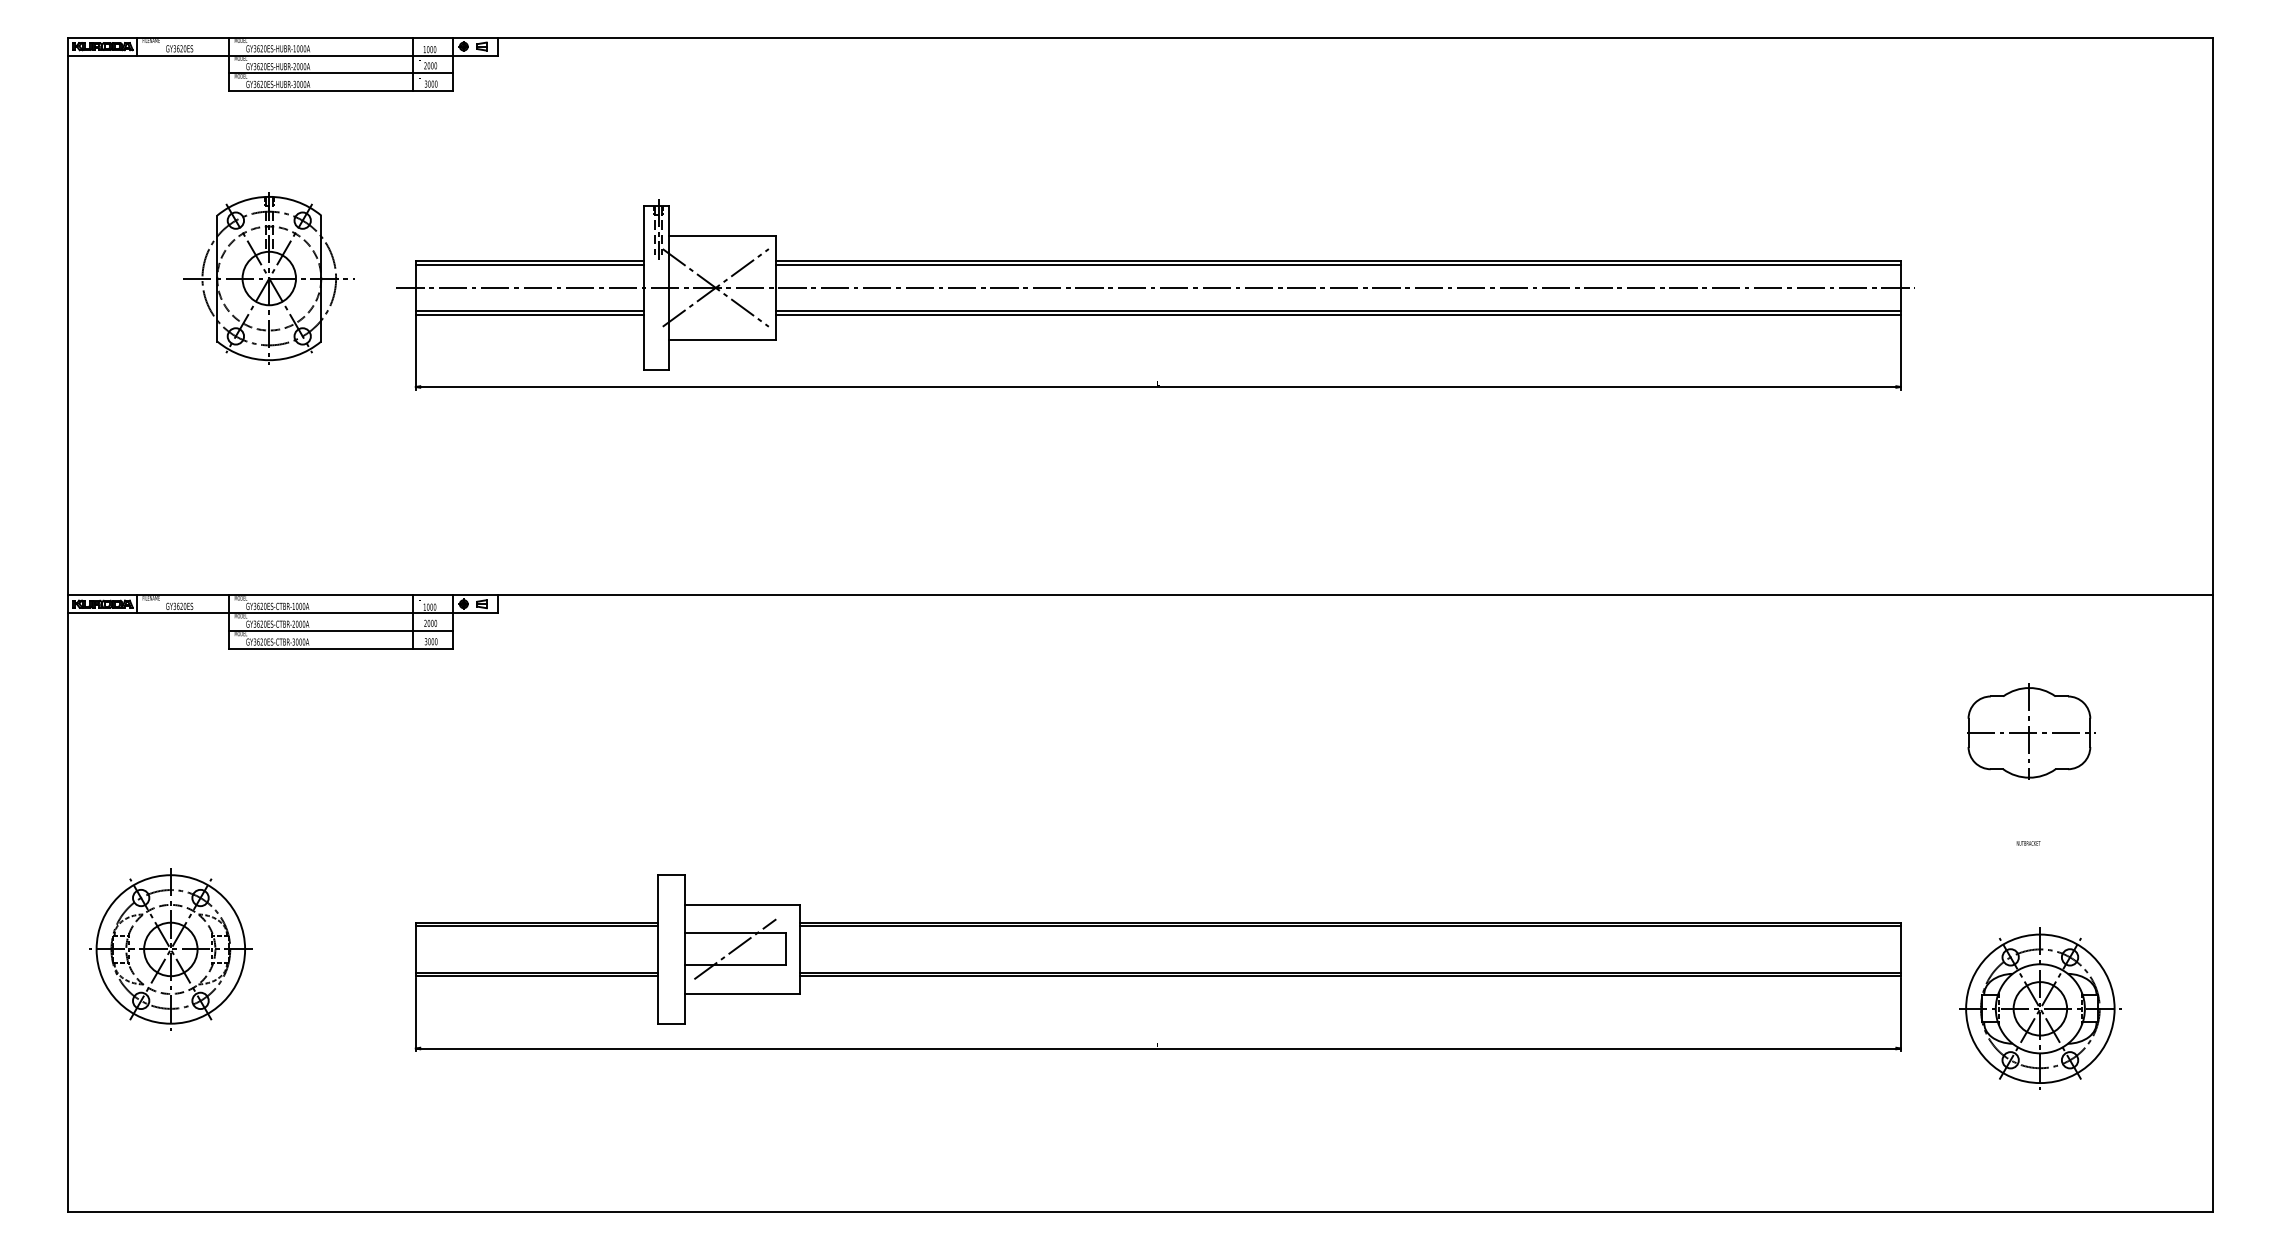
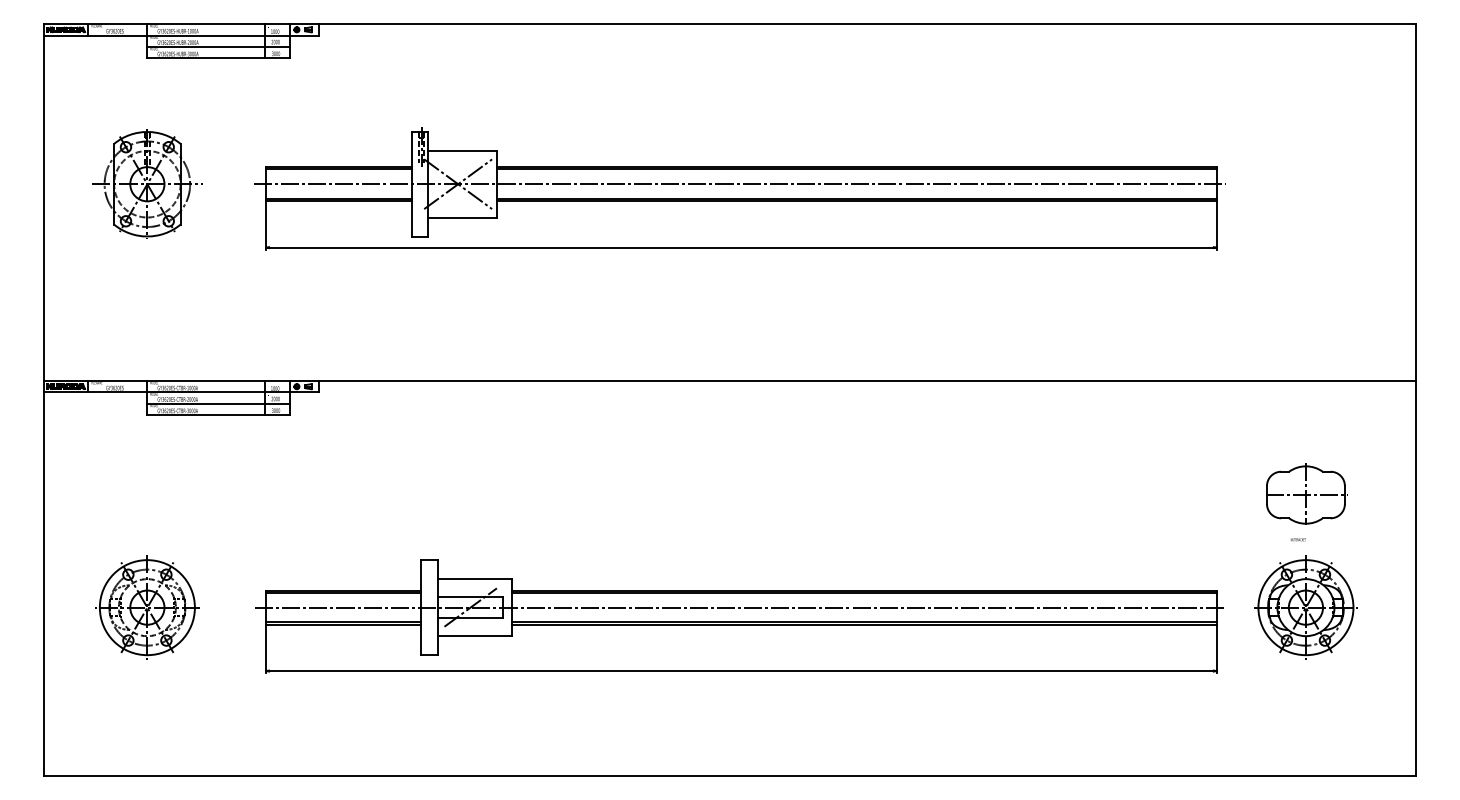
part: (269, 277) -> (147, 183), moved
part: (2030, 730) -> (1306, 493), moved
part: (171, 949) -> (147, 607), moved
line: (1155, 949) -> (739, 607), added
part: (2039, 1008) -> (1305, 607), moved

